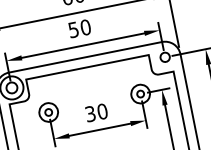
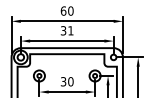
text: (80, 28) -> (67, 30), 50 -> 31

